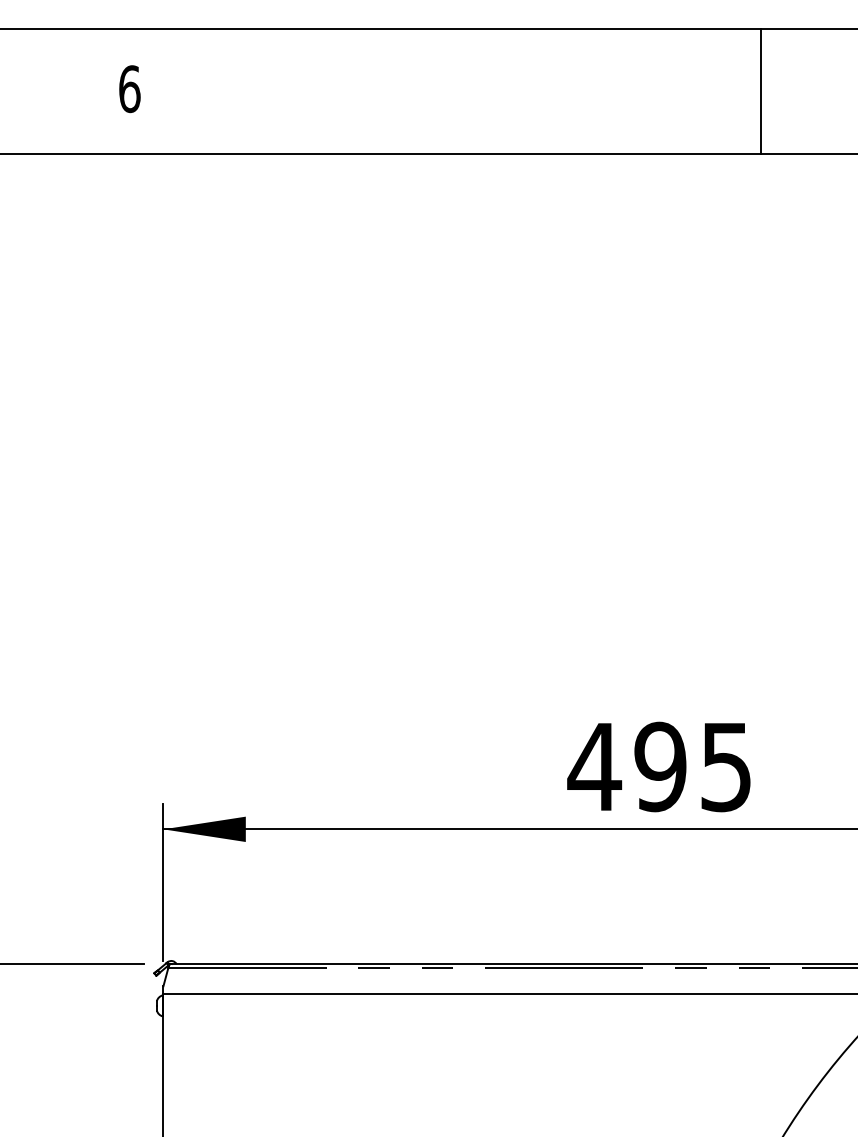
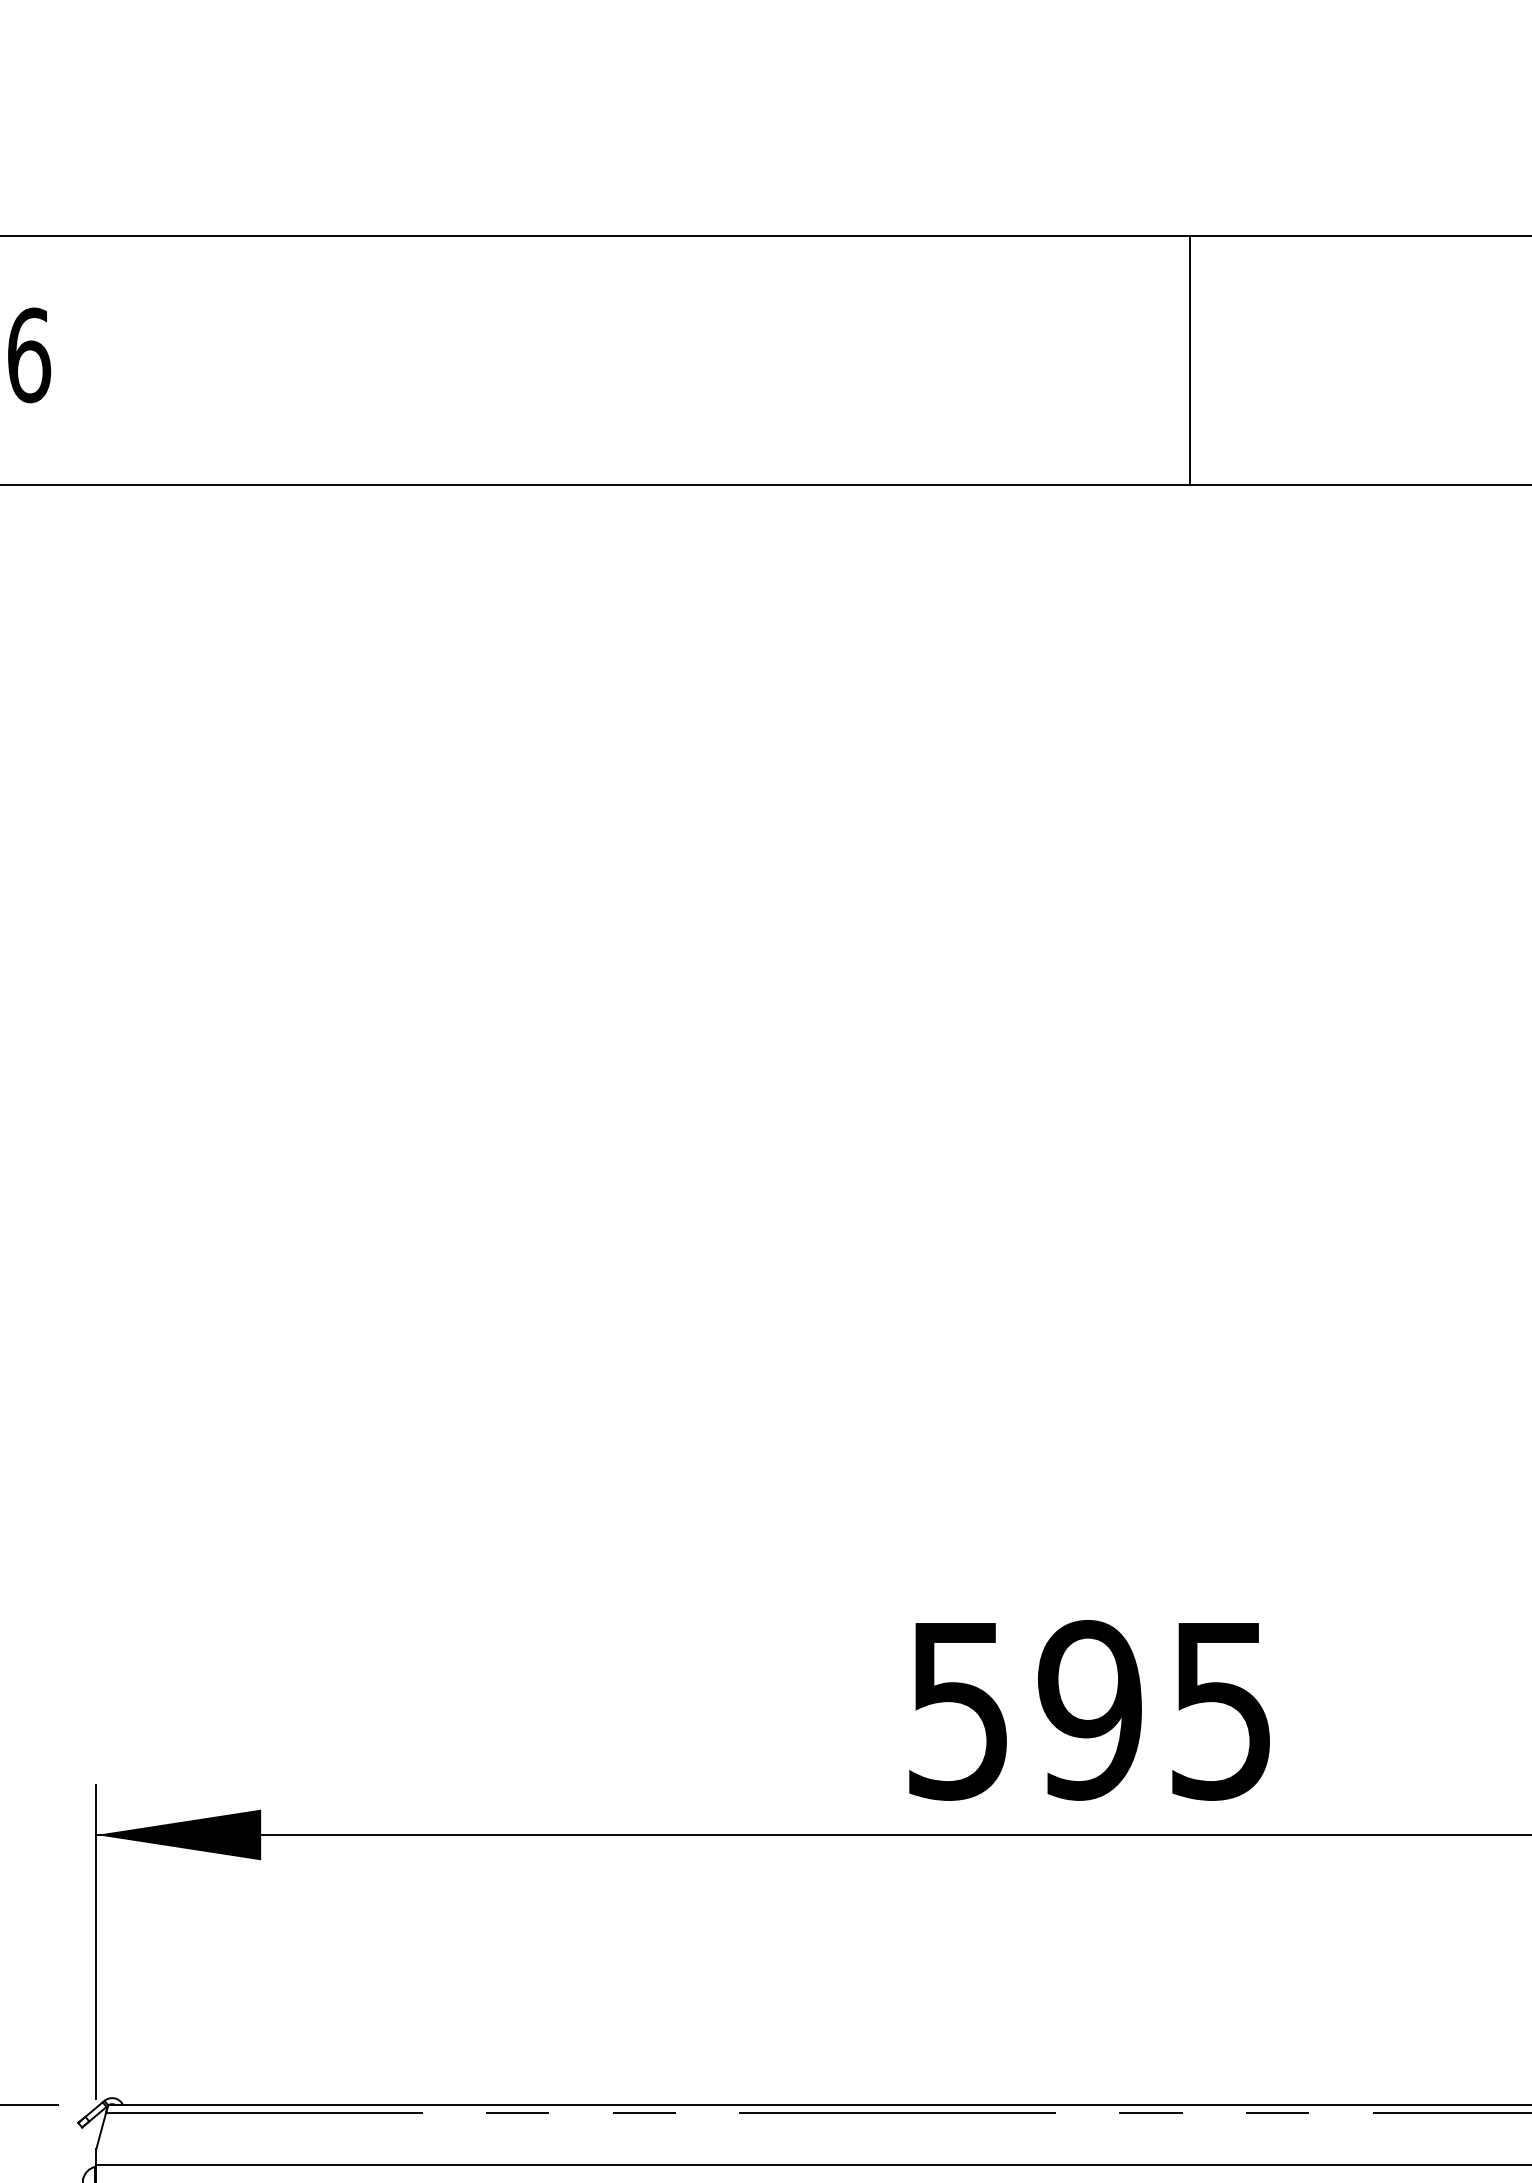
line: (760, 91) -> (1190, 360), moved
text: (594, 767) -> (958, 1711), 495 -> 595

